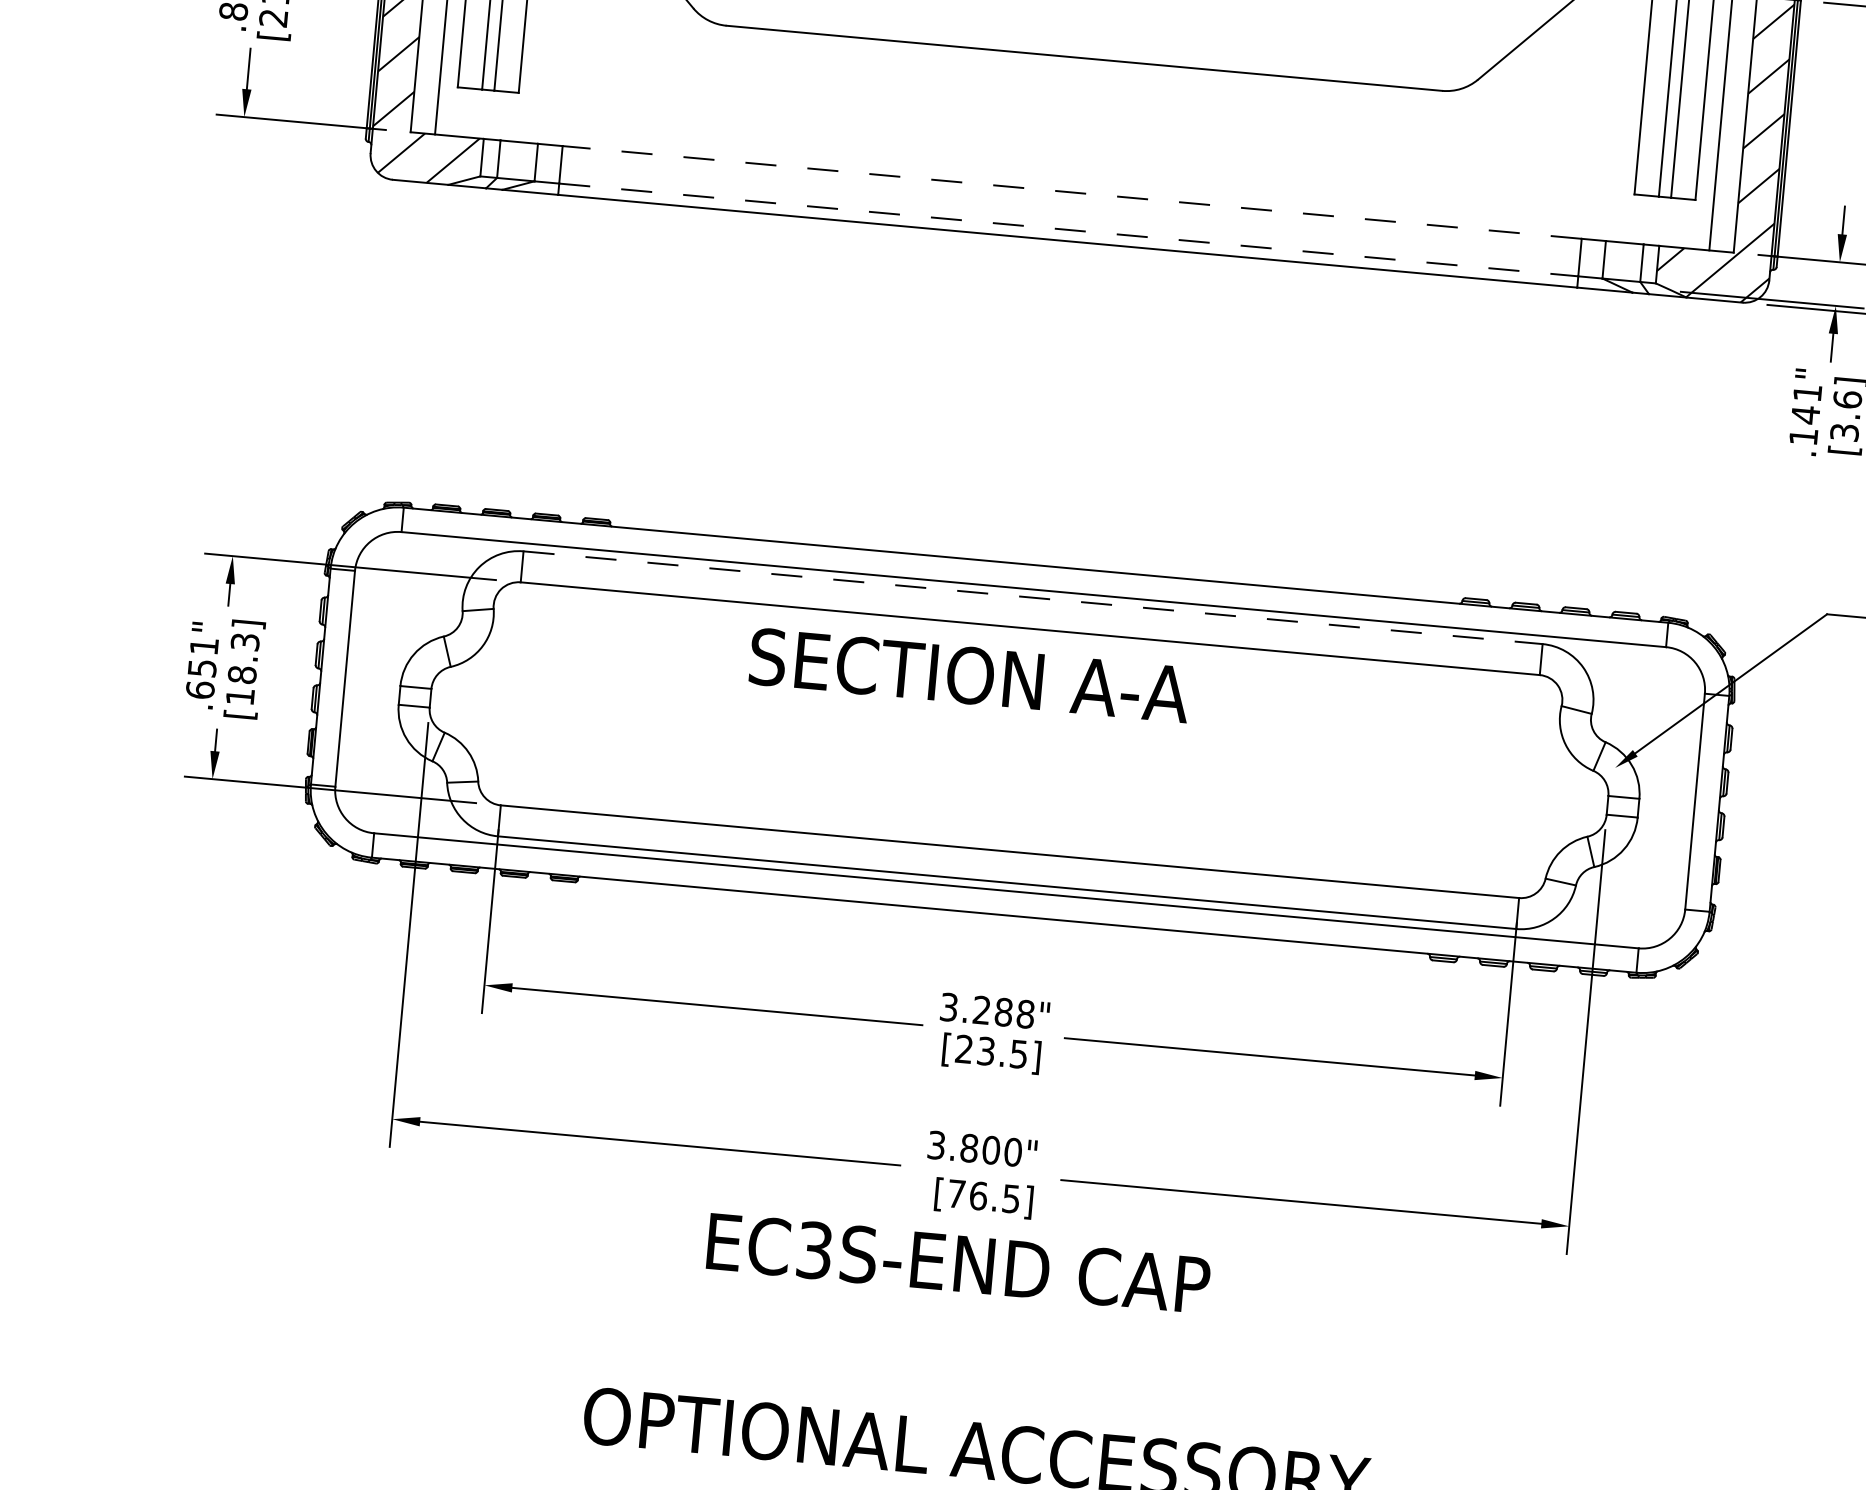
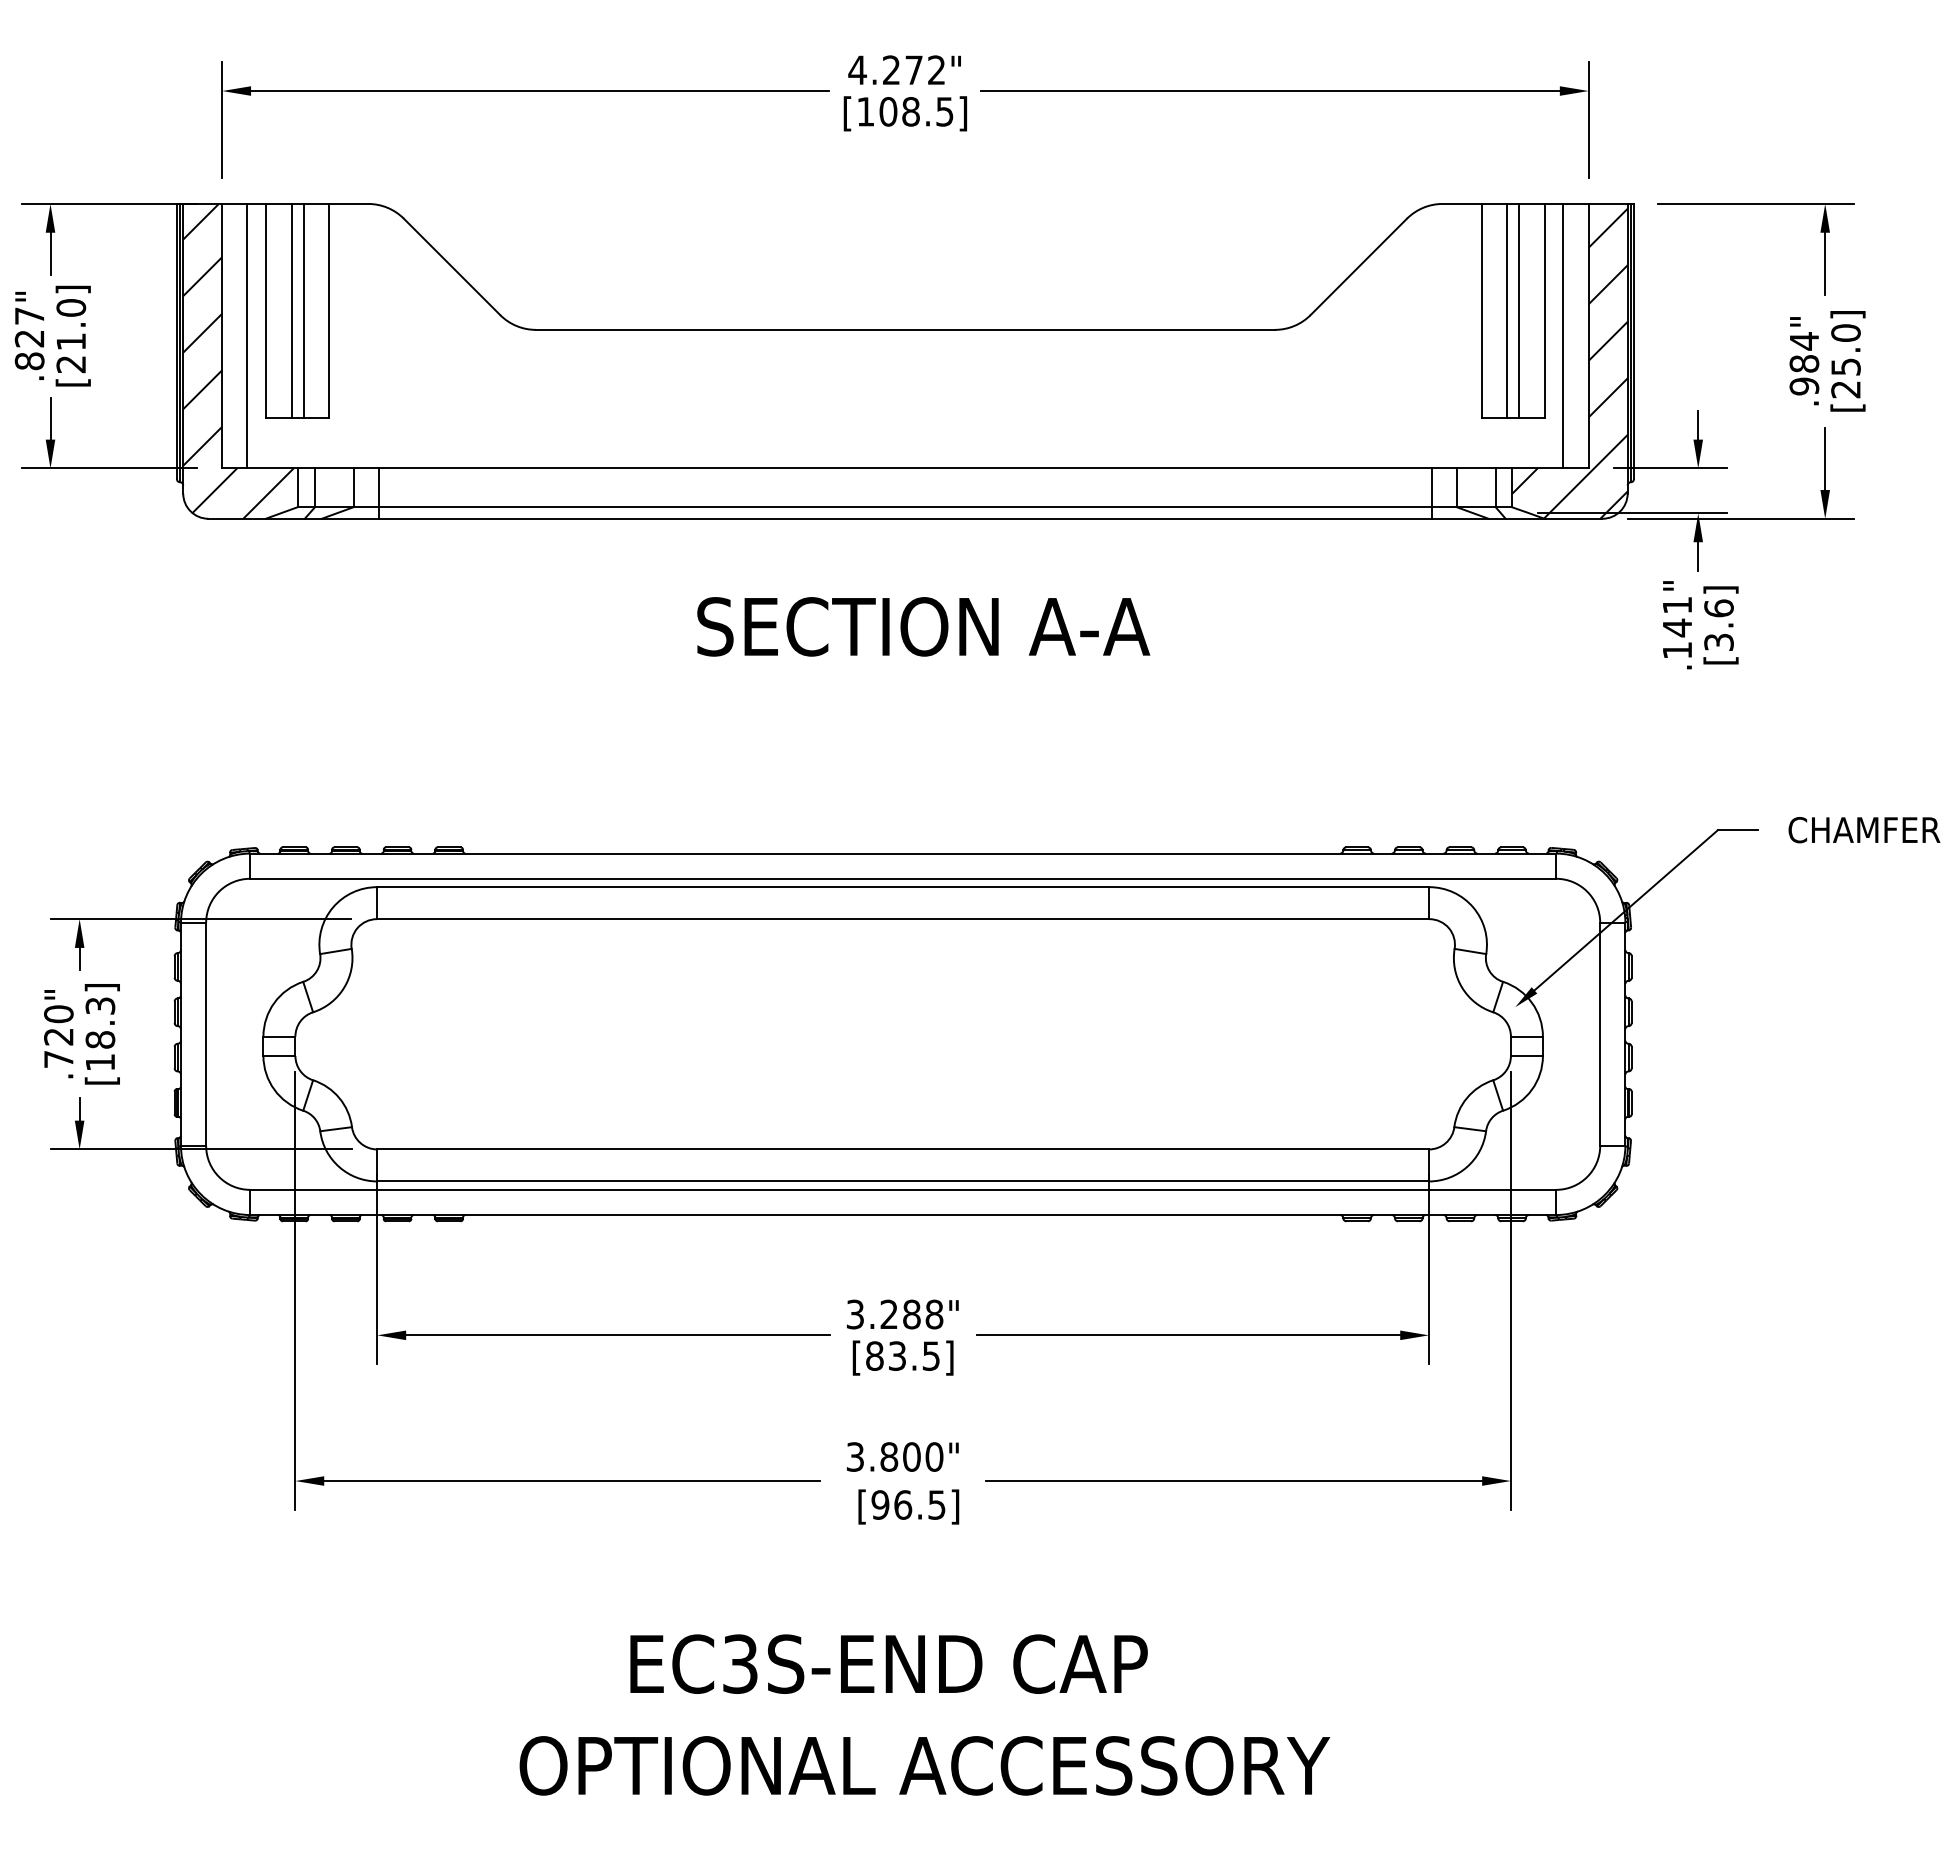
line: (1071, 192) -> (904, 468), dashed -> solid
line: (1068, 230) -> (905, 507), dashed -> solid
line: (1033, 598) -> (903, 887), dashed -> solid
text: (202, 667) -> (58, 1036), .651" -> .720"
text: (969, 675) -> (923, 626), moved
text: (964, 1048) -> (874, 1355), [23.5] -> [83.5]
text: (956, 1193) -> (880, 1504), [76.5] -> [96.5]
text: (958, 1262) -> (888, 1663), moved

